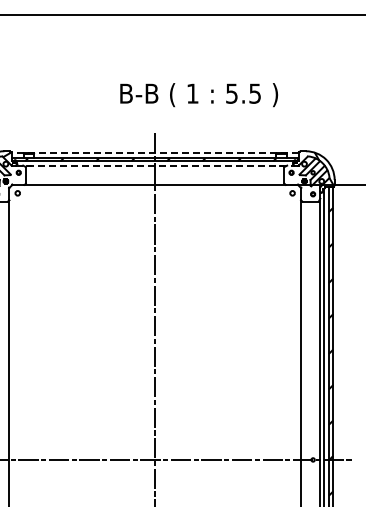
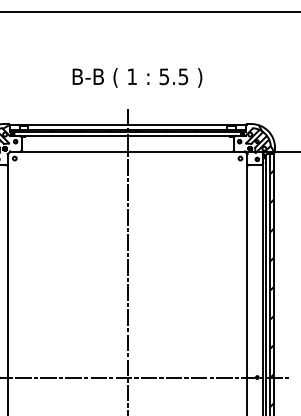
text: (199, 95) -> (137, 78), moved
line: (155, 152) -> (127, 125), dashed -> solid
line: (155, 165) -> (127, 135), dashed -> solid

